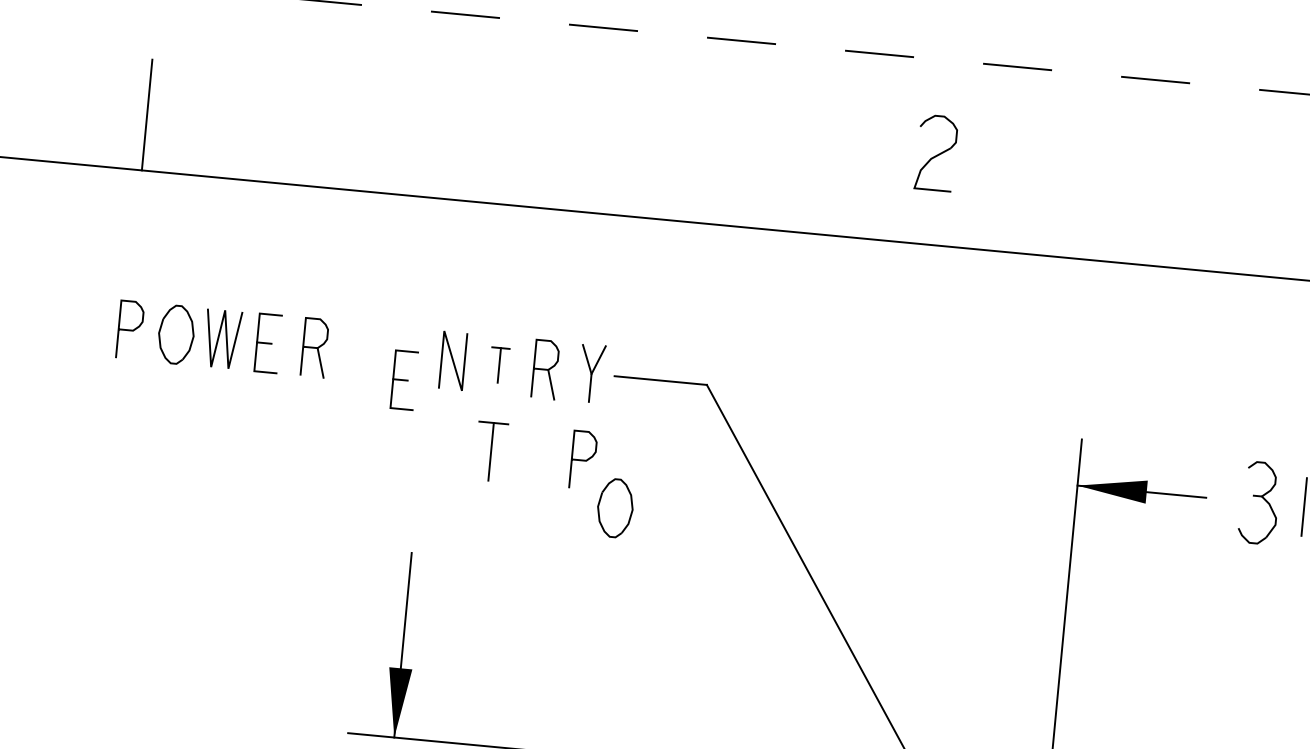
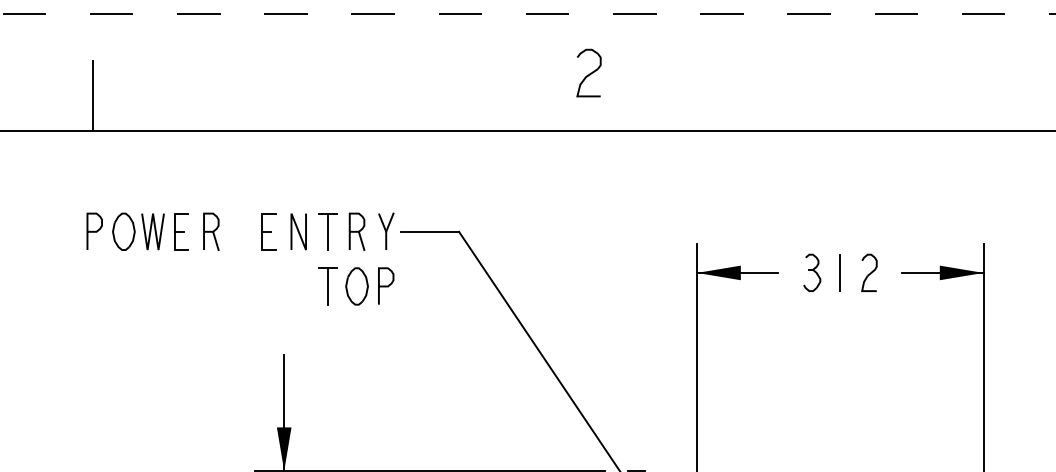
part: (498, 364) -> (327, 231), size x1.67
part: (403, 379) -> (268, 231), moved
part: (1260, 502) -> (812, 272), size x0.71
part: (614, 508) -> (356, 286), moved

